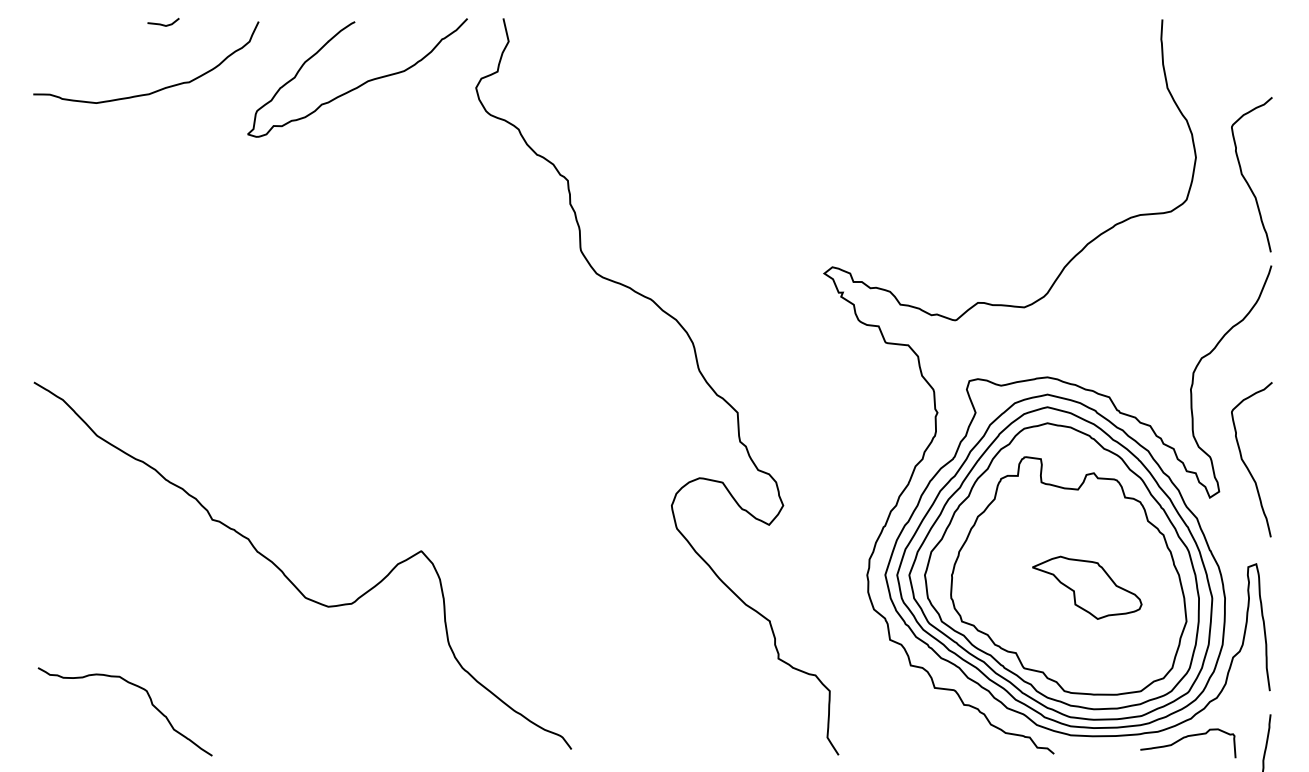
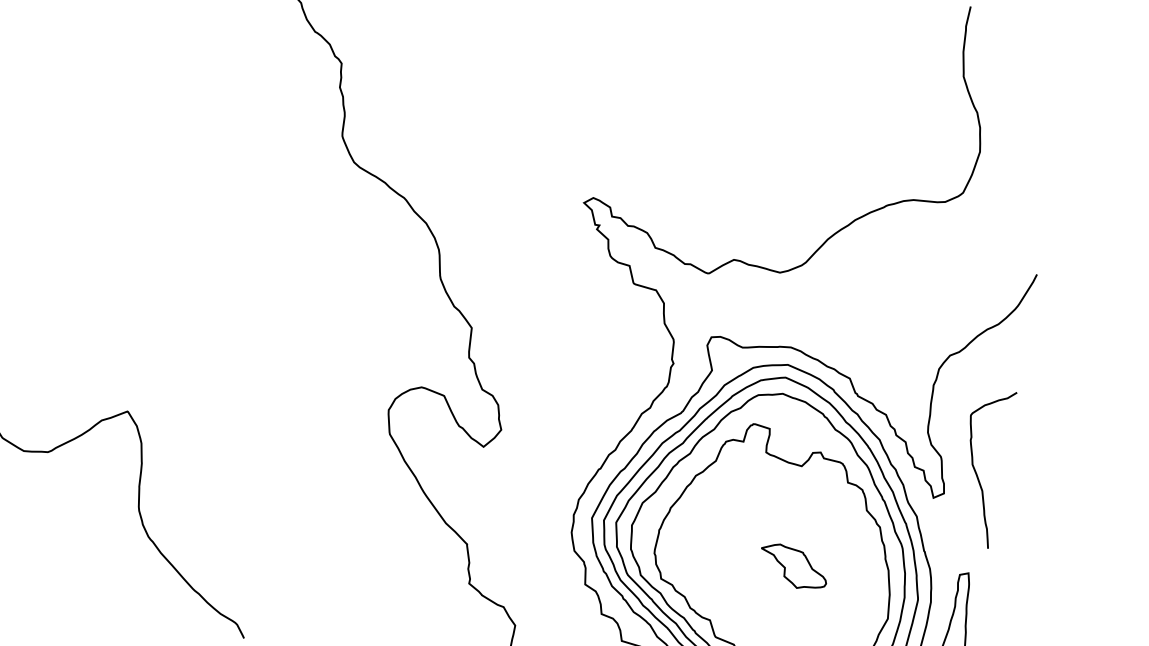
curve: (1246, 179) -> (1027, 183), removed
part: (1087, 587) -> (793, 566), size x0.62

